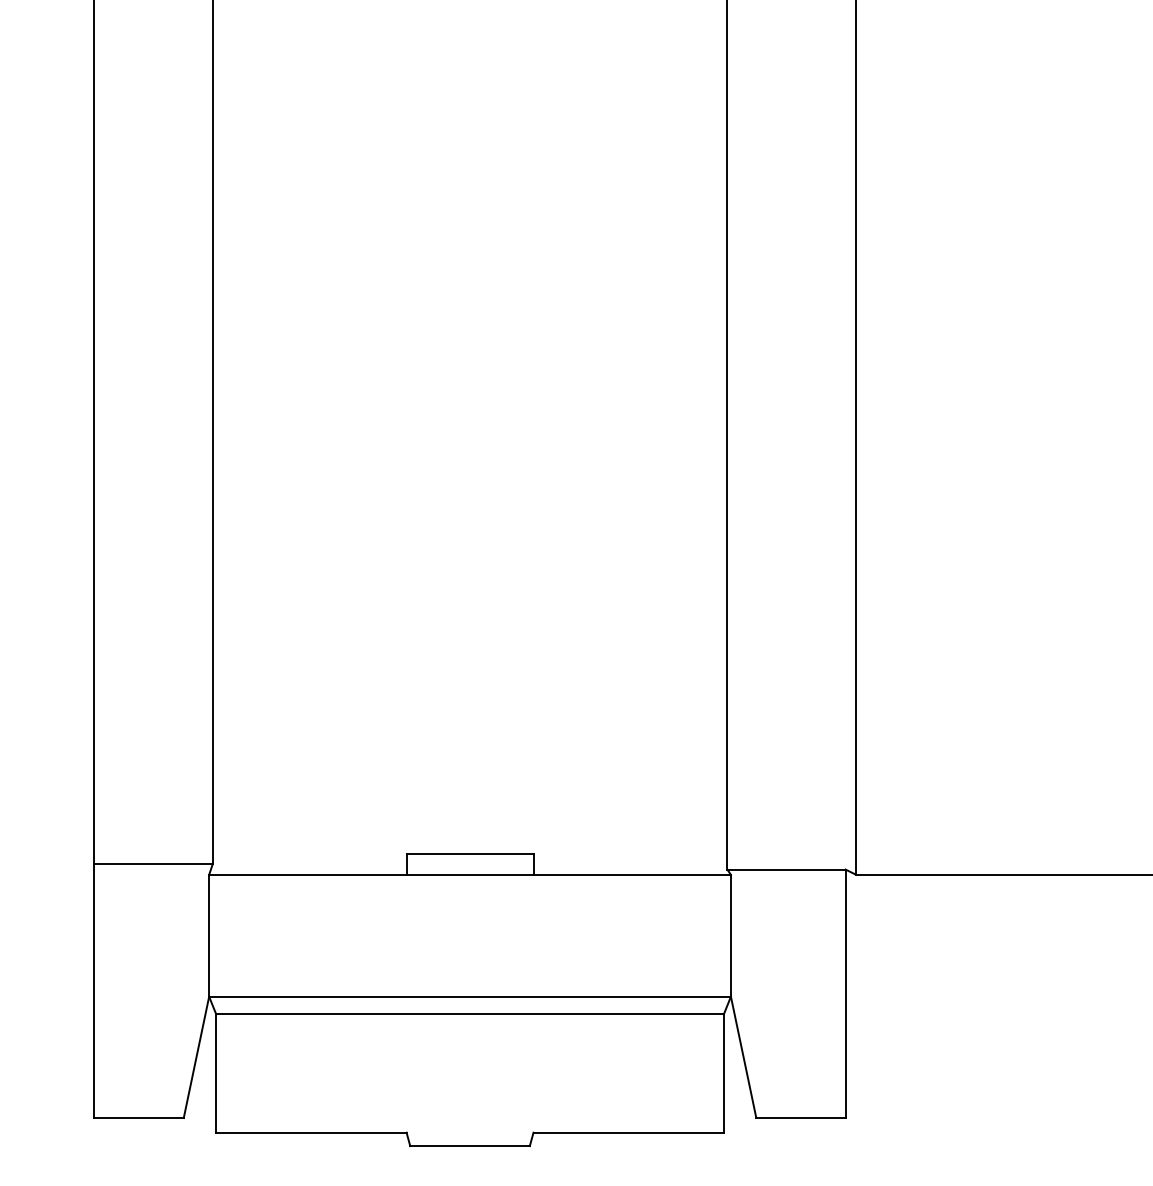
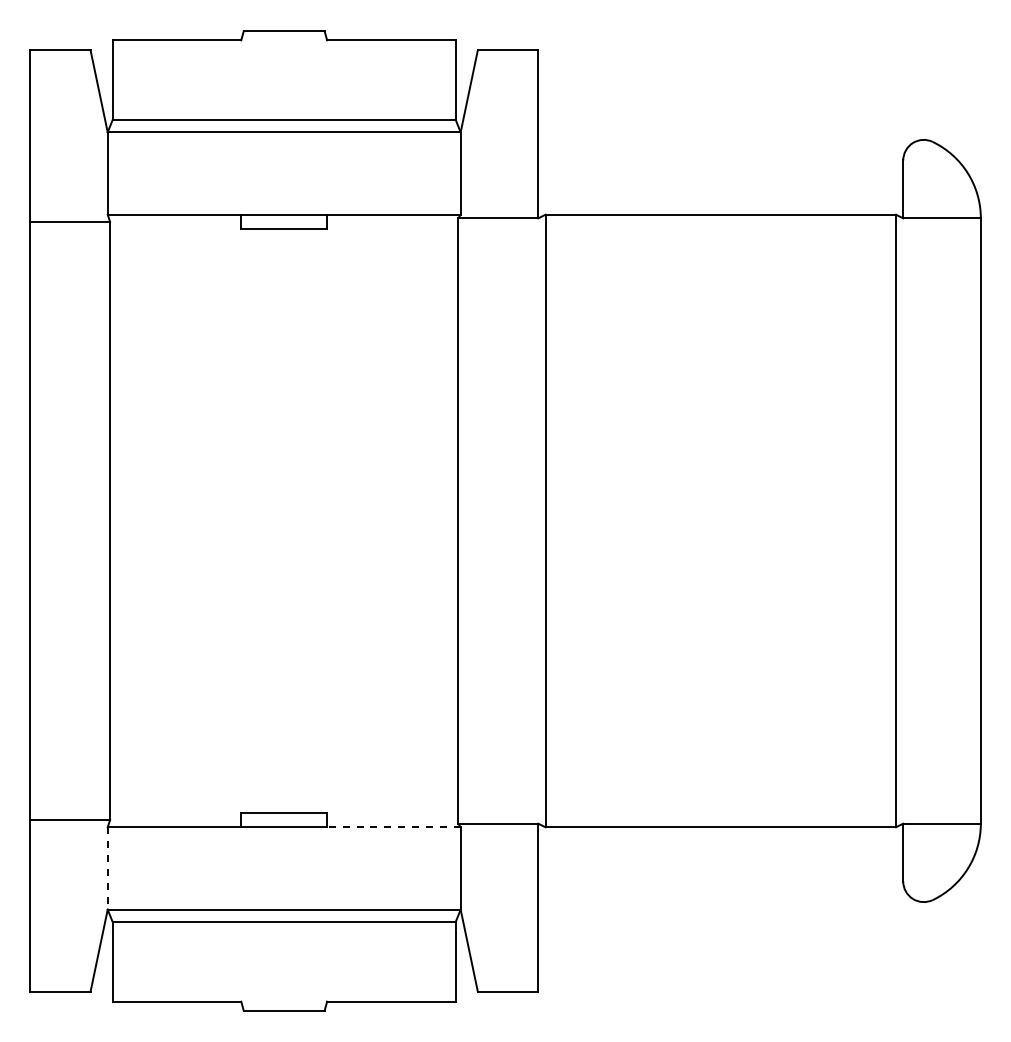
line: (631, 875) -> (393, 827), solid -> dashed
line: (208, 935) -> (107, 868), solid -> dashed

